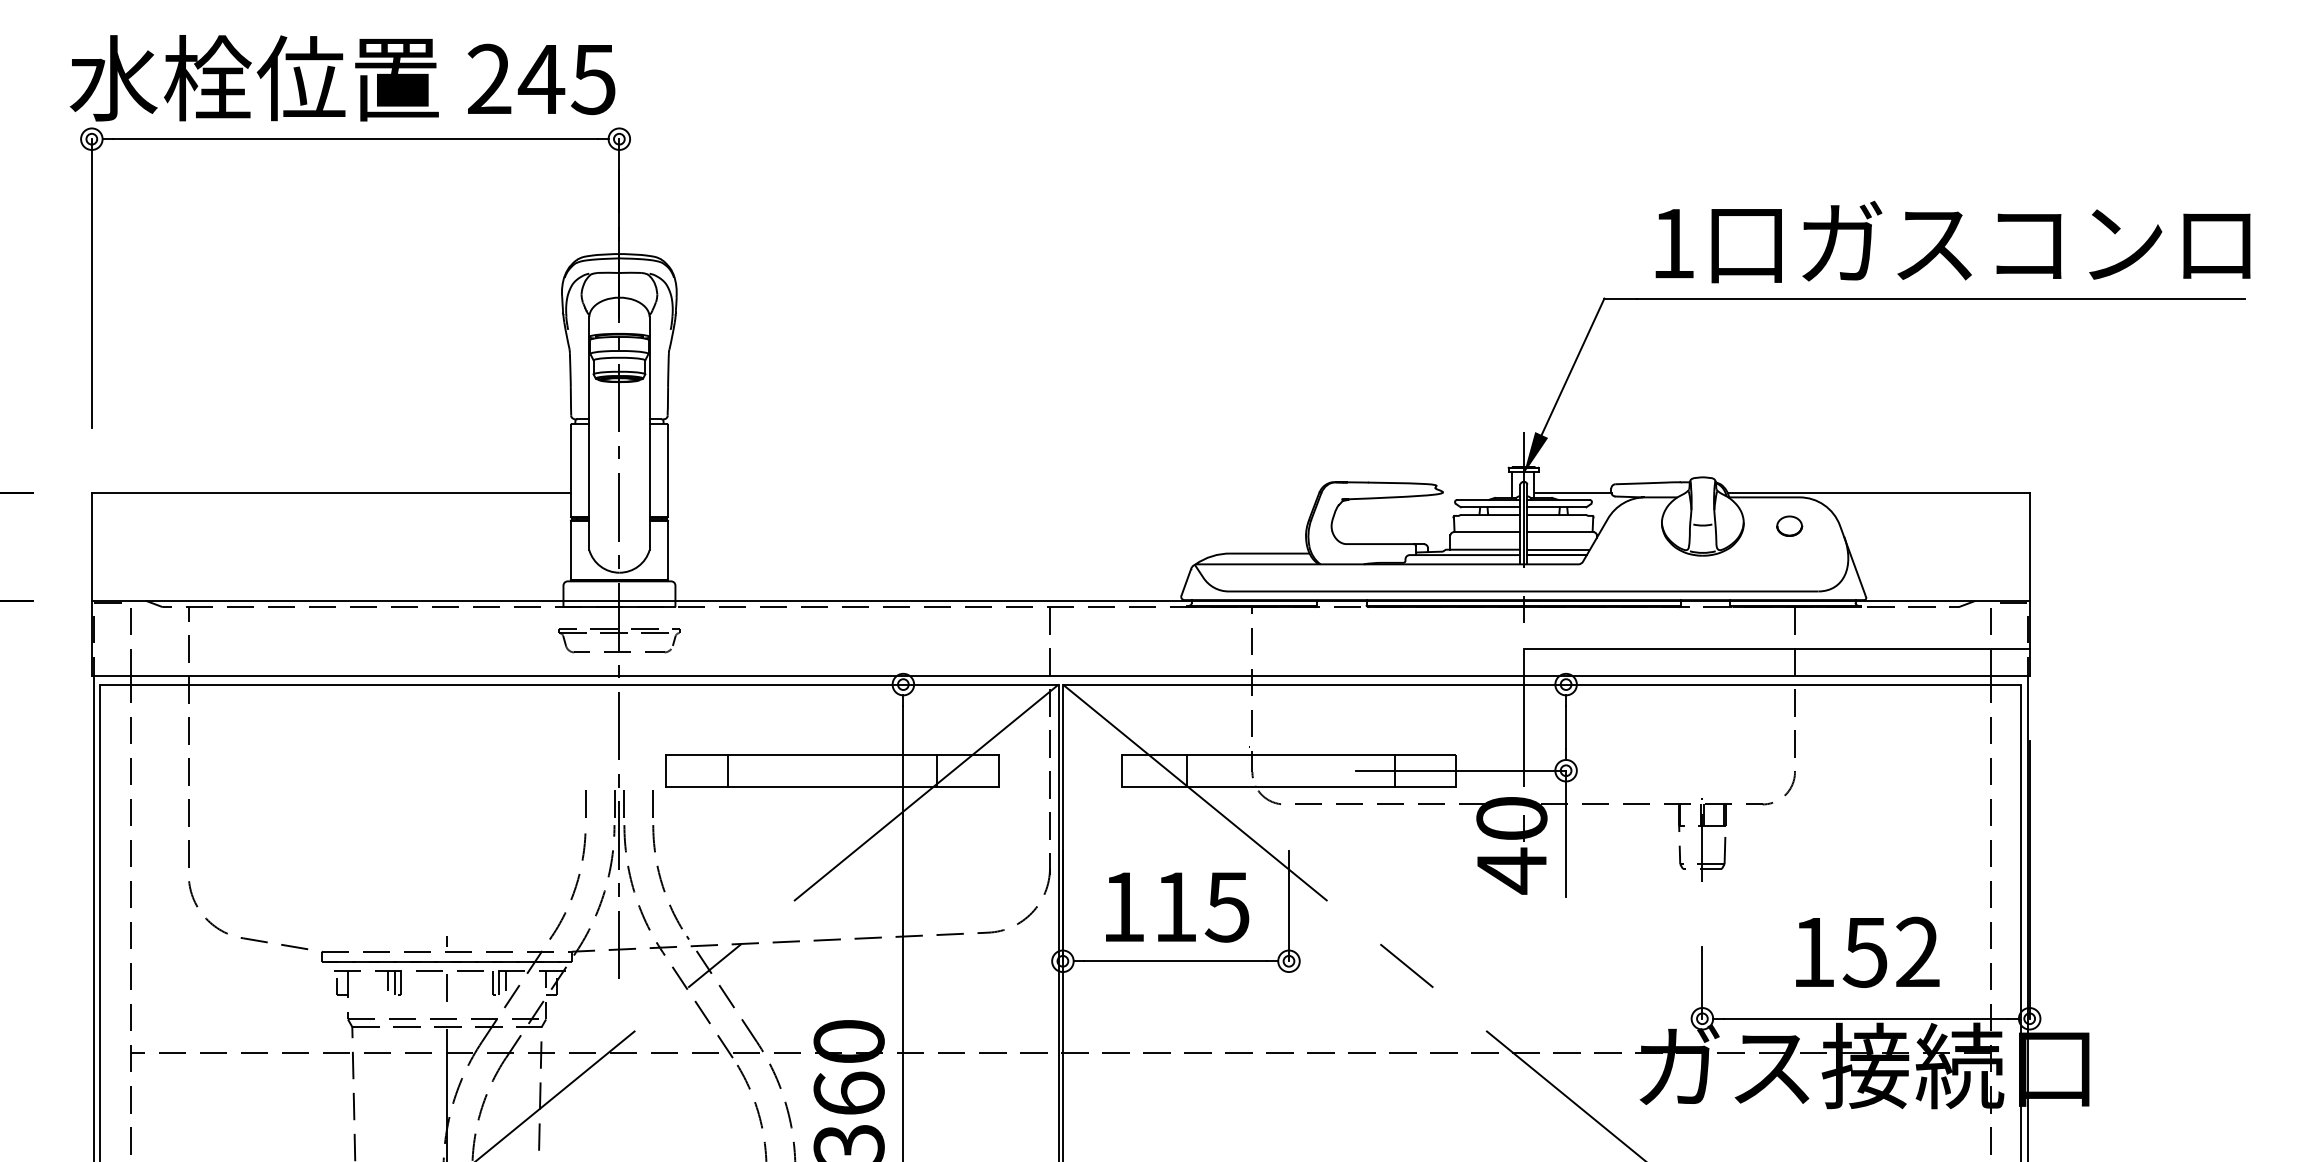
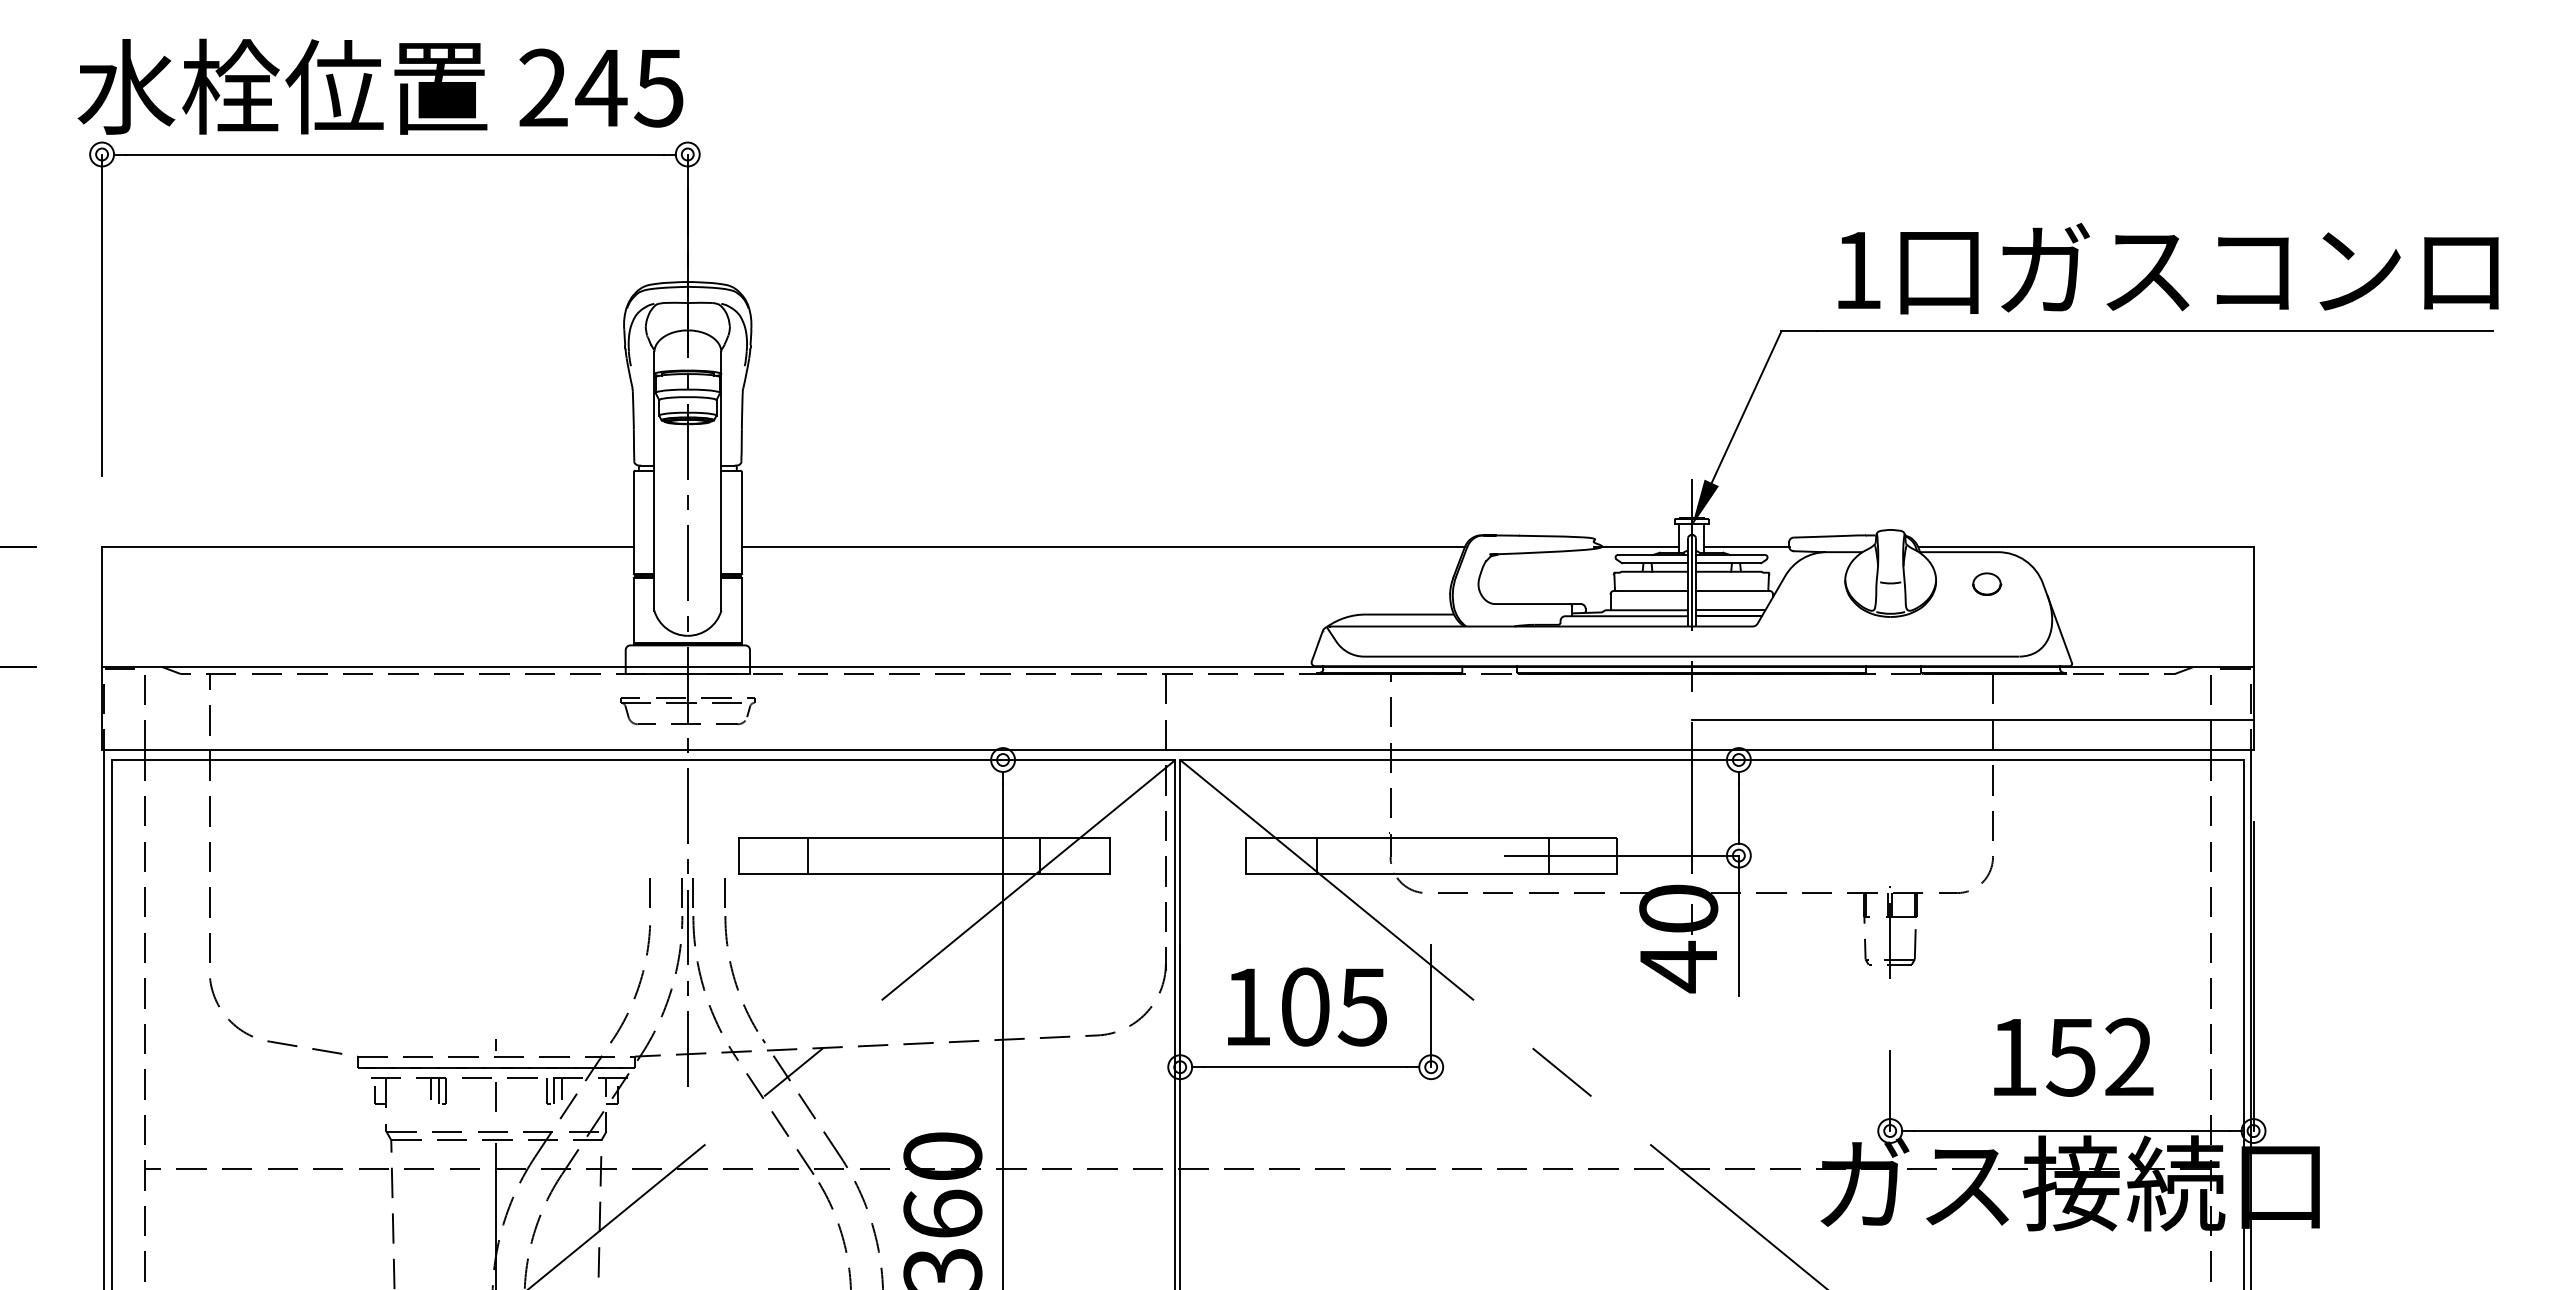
line: (993, 493) -> (1103, 547), added
line: (1473, 493) -> (1636, 547), added
text: (1175, 906) -> (1305, 1006), 115 -> 105

